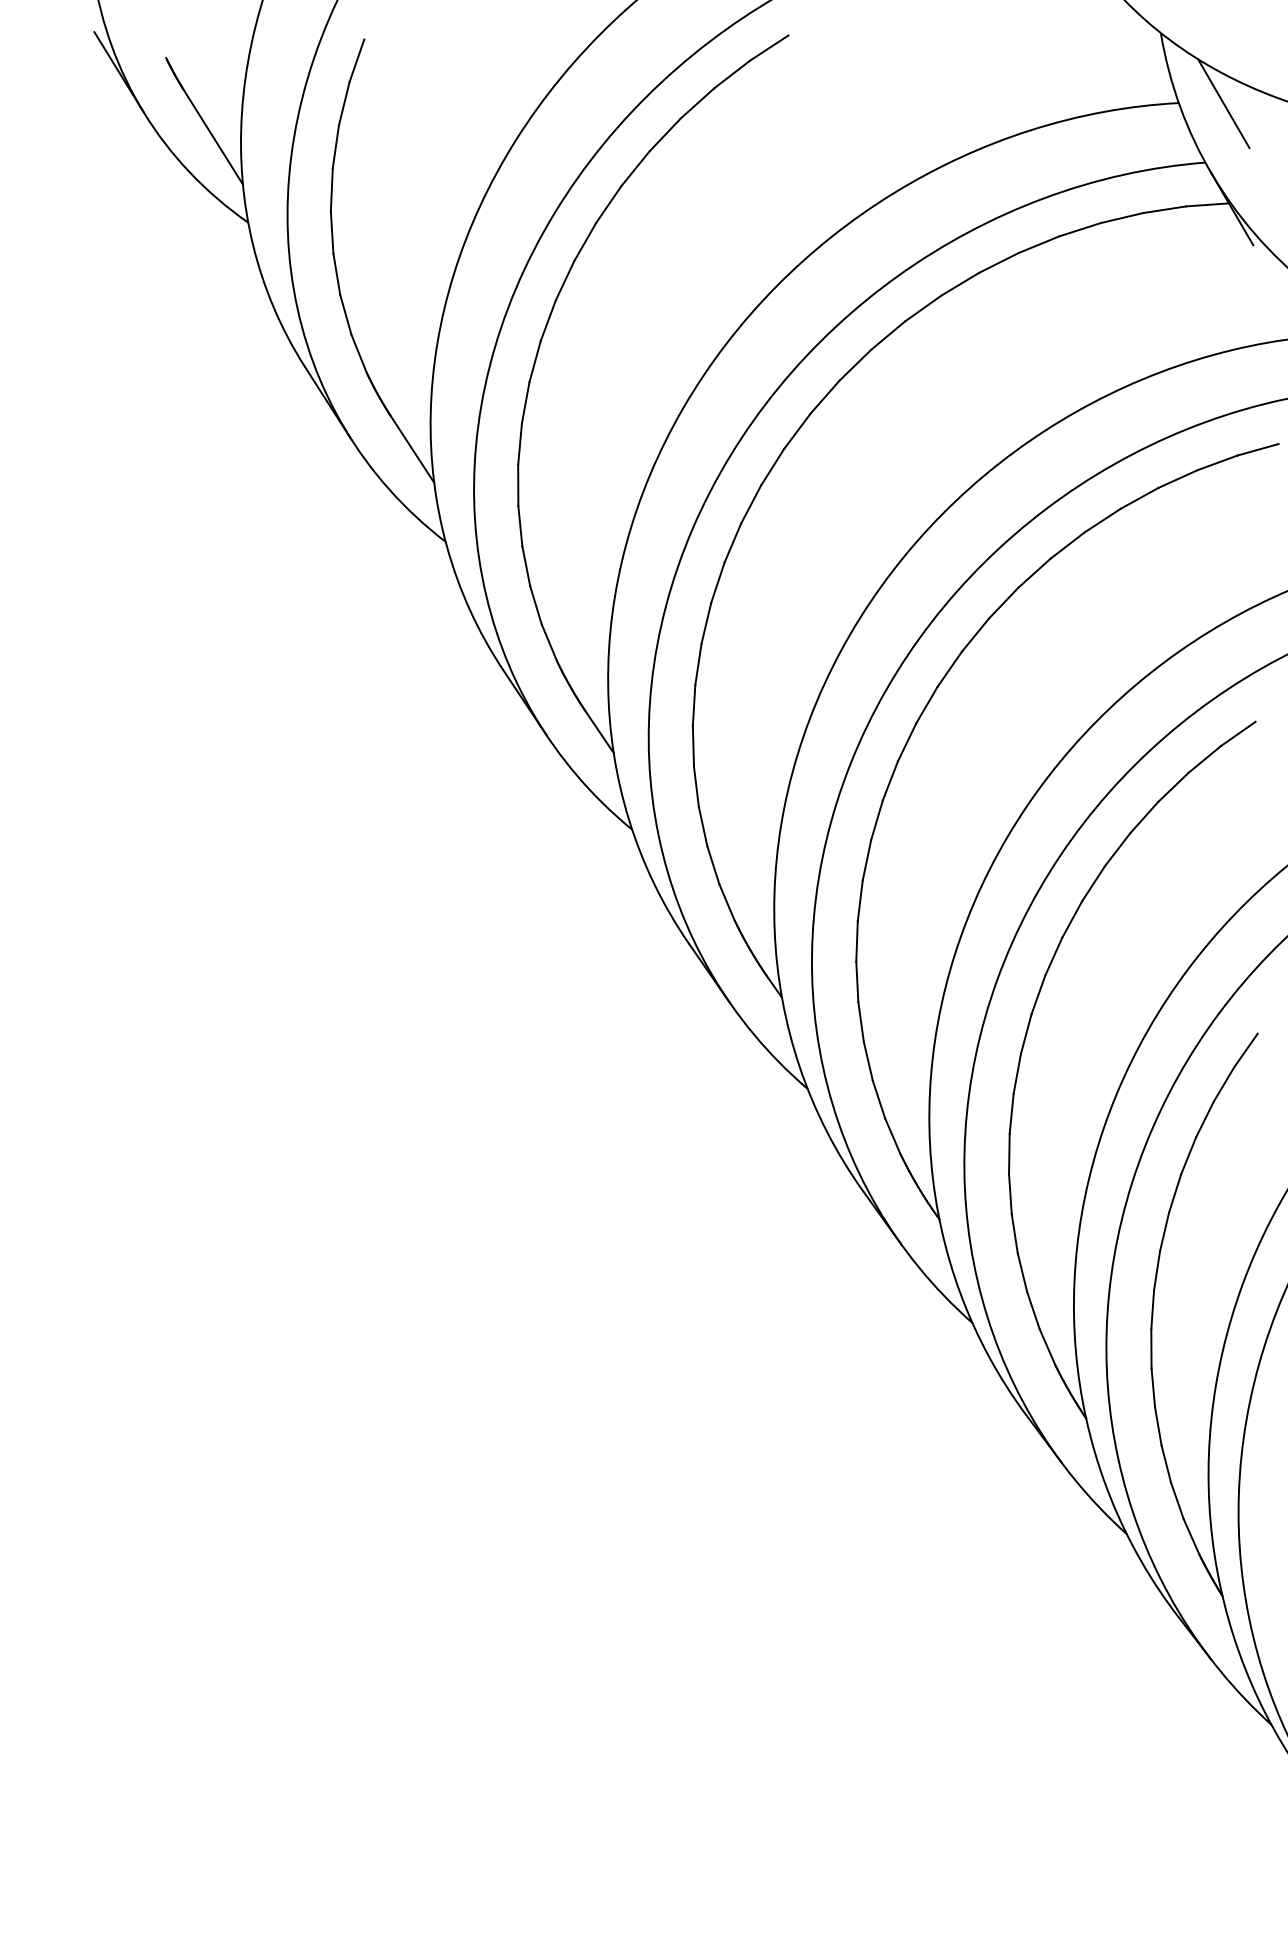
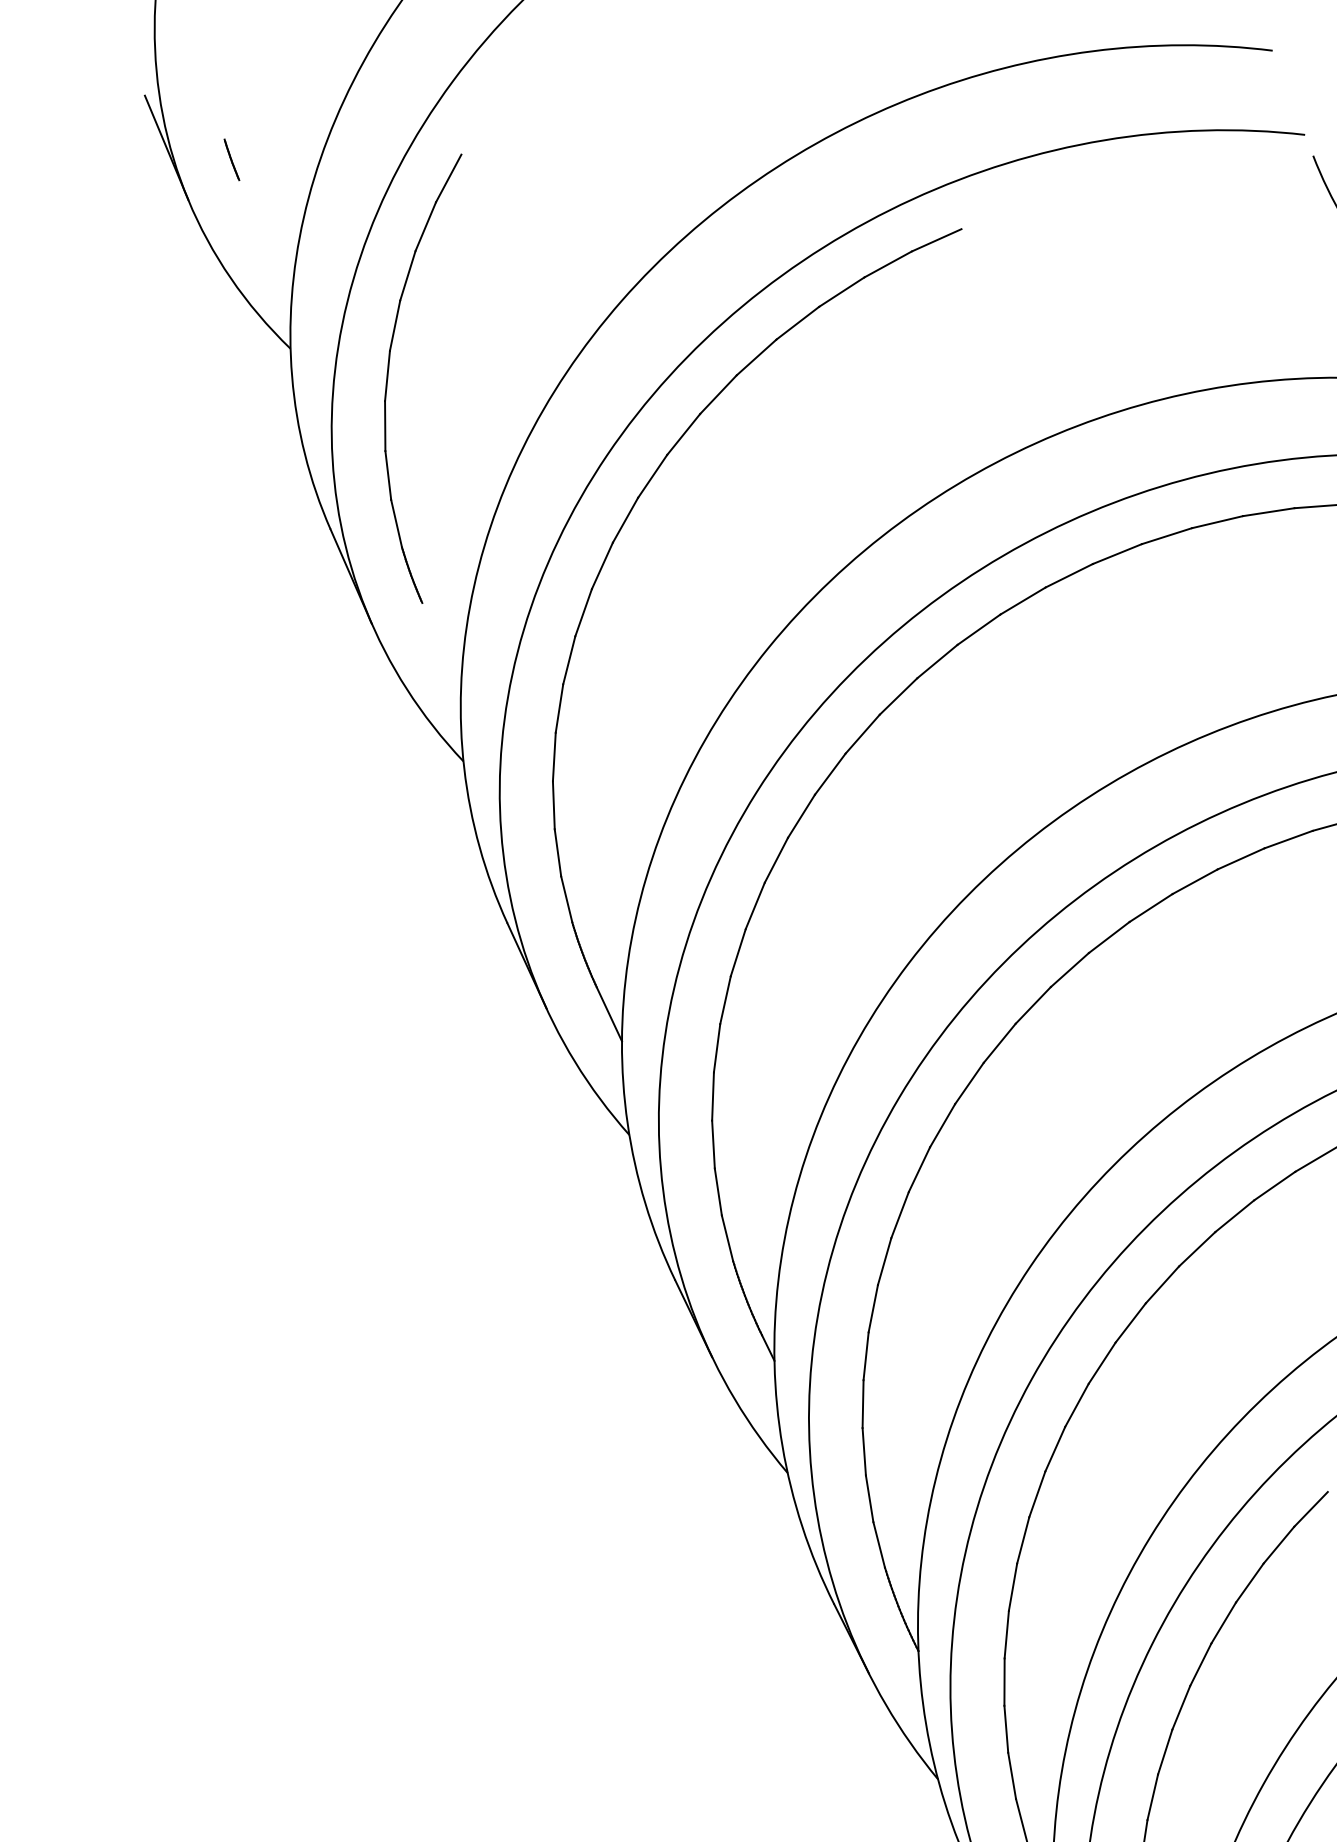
line: (212, 136) -> (264, 240), removed
line: (412, 449) -> (441, 646), removed

